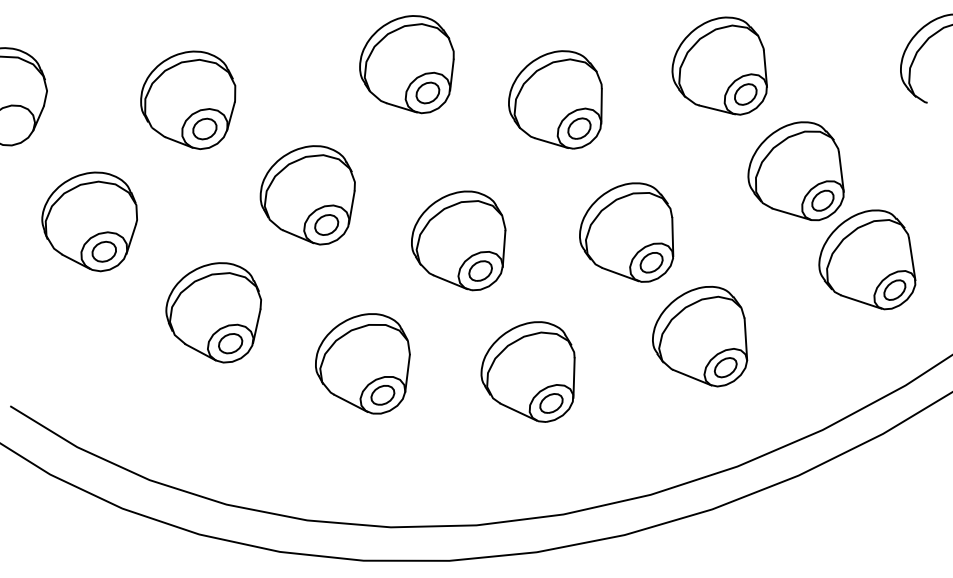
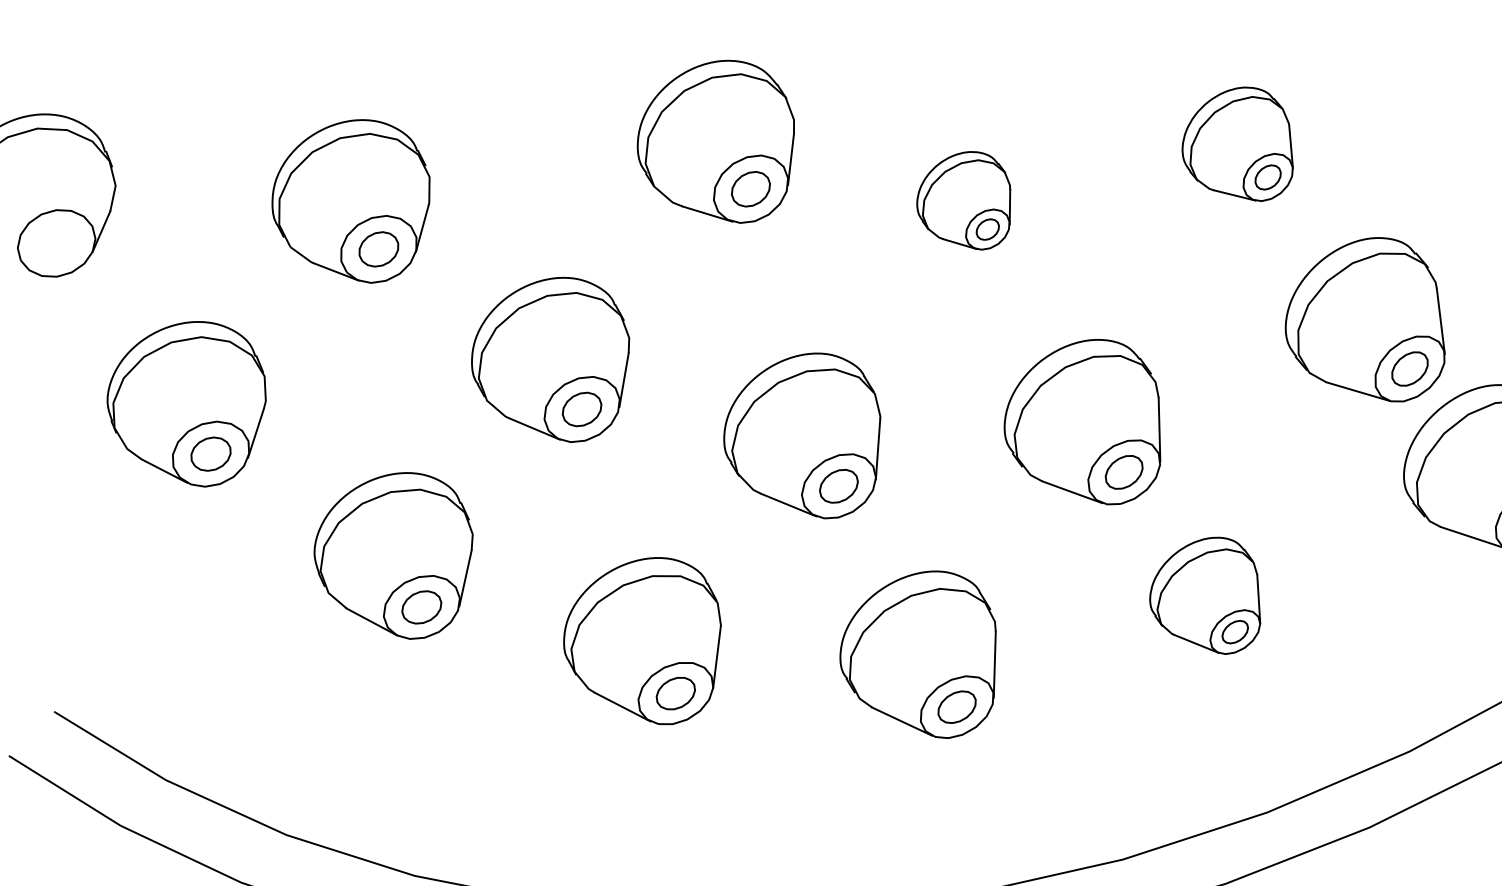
part: (719, 65) -> (1237, 143), size x0.7
part: (555, 99) -> (963, 200), size x0.6
part: (700, 336) -> (1205, 595), size x0.7

